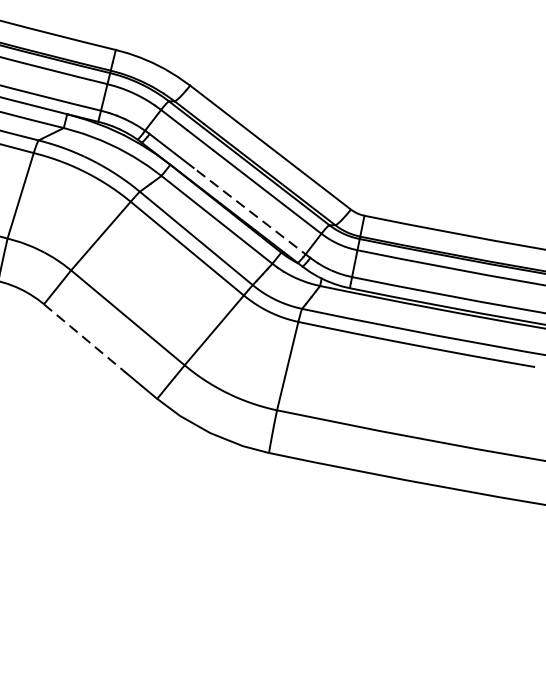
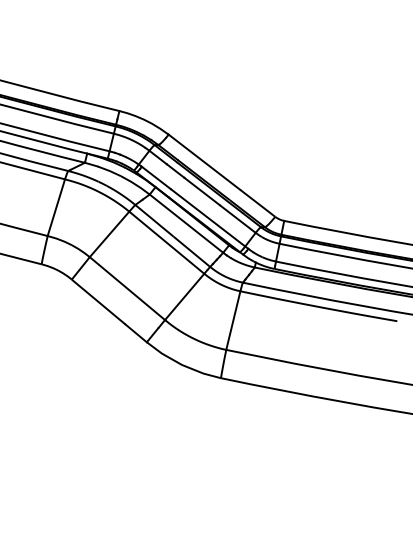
line: (251, 213) -> (209, 219), dashed -> solid
line: (84, 337) -> (98, 301), dashed -> solid

